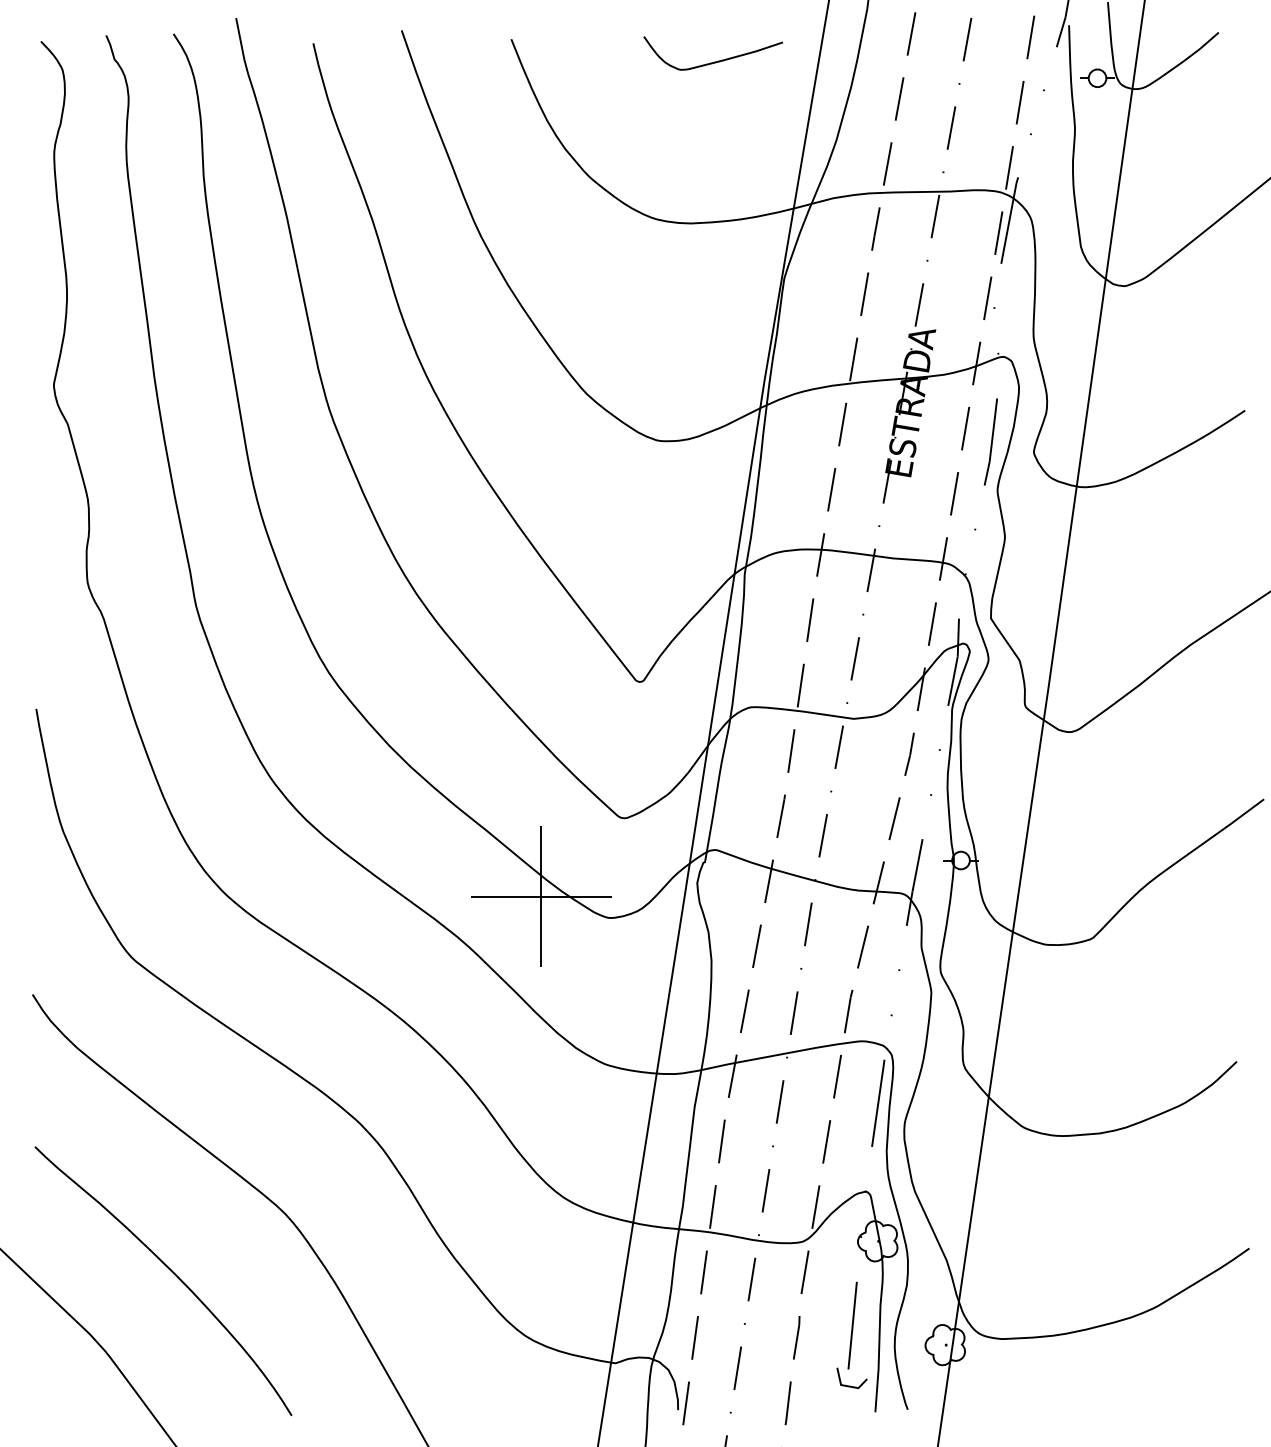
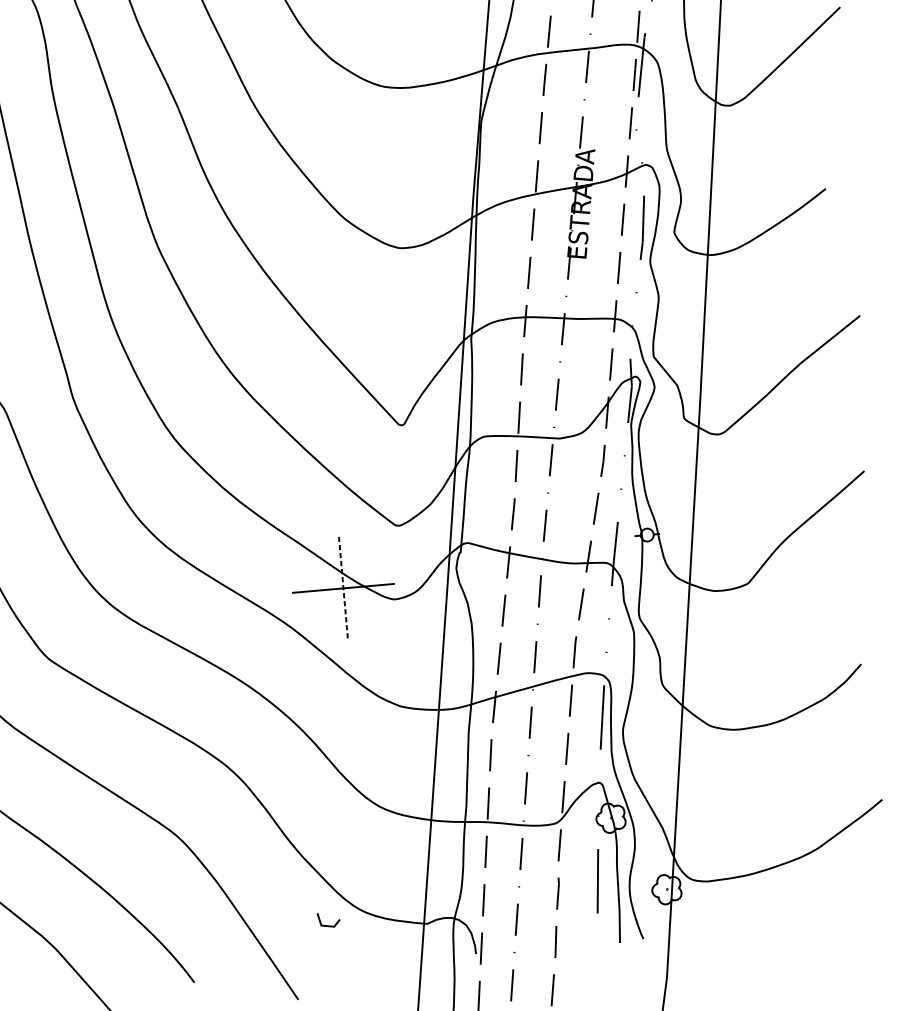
line: (541, 896) -> (343, 588), solid -> dashed
line: (850, 1385) -> (328, 925), moved

